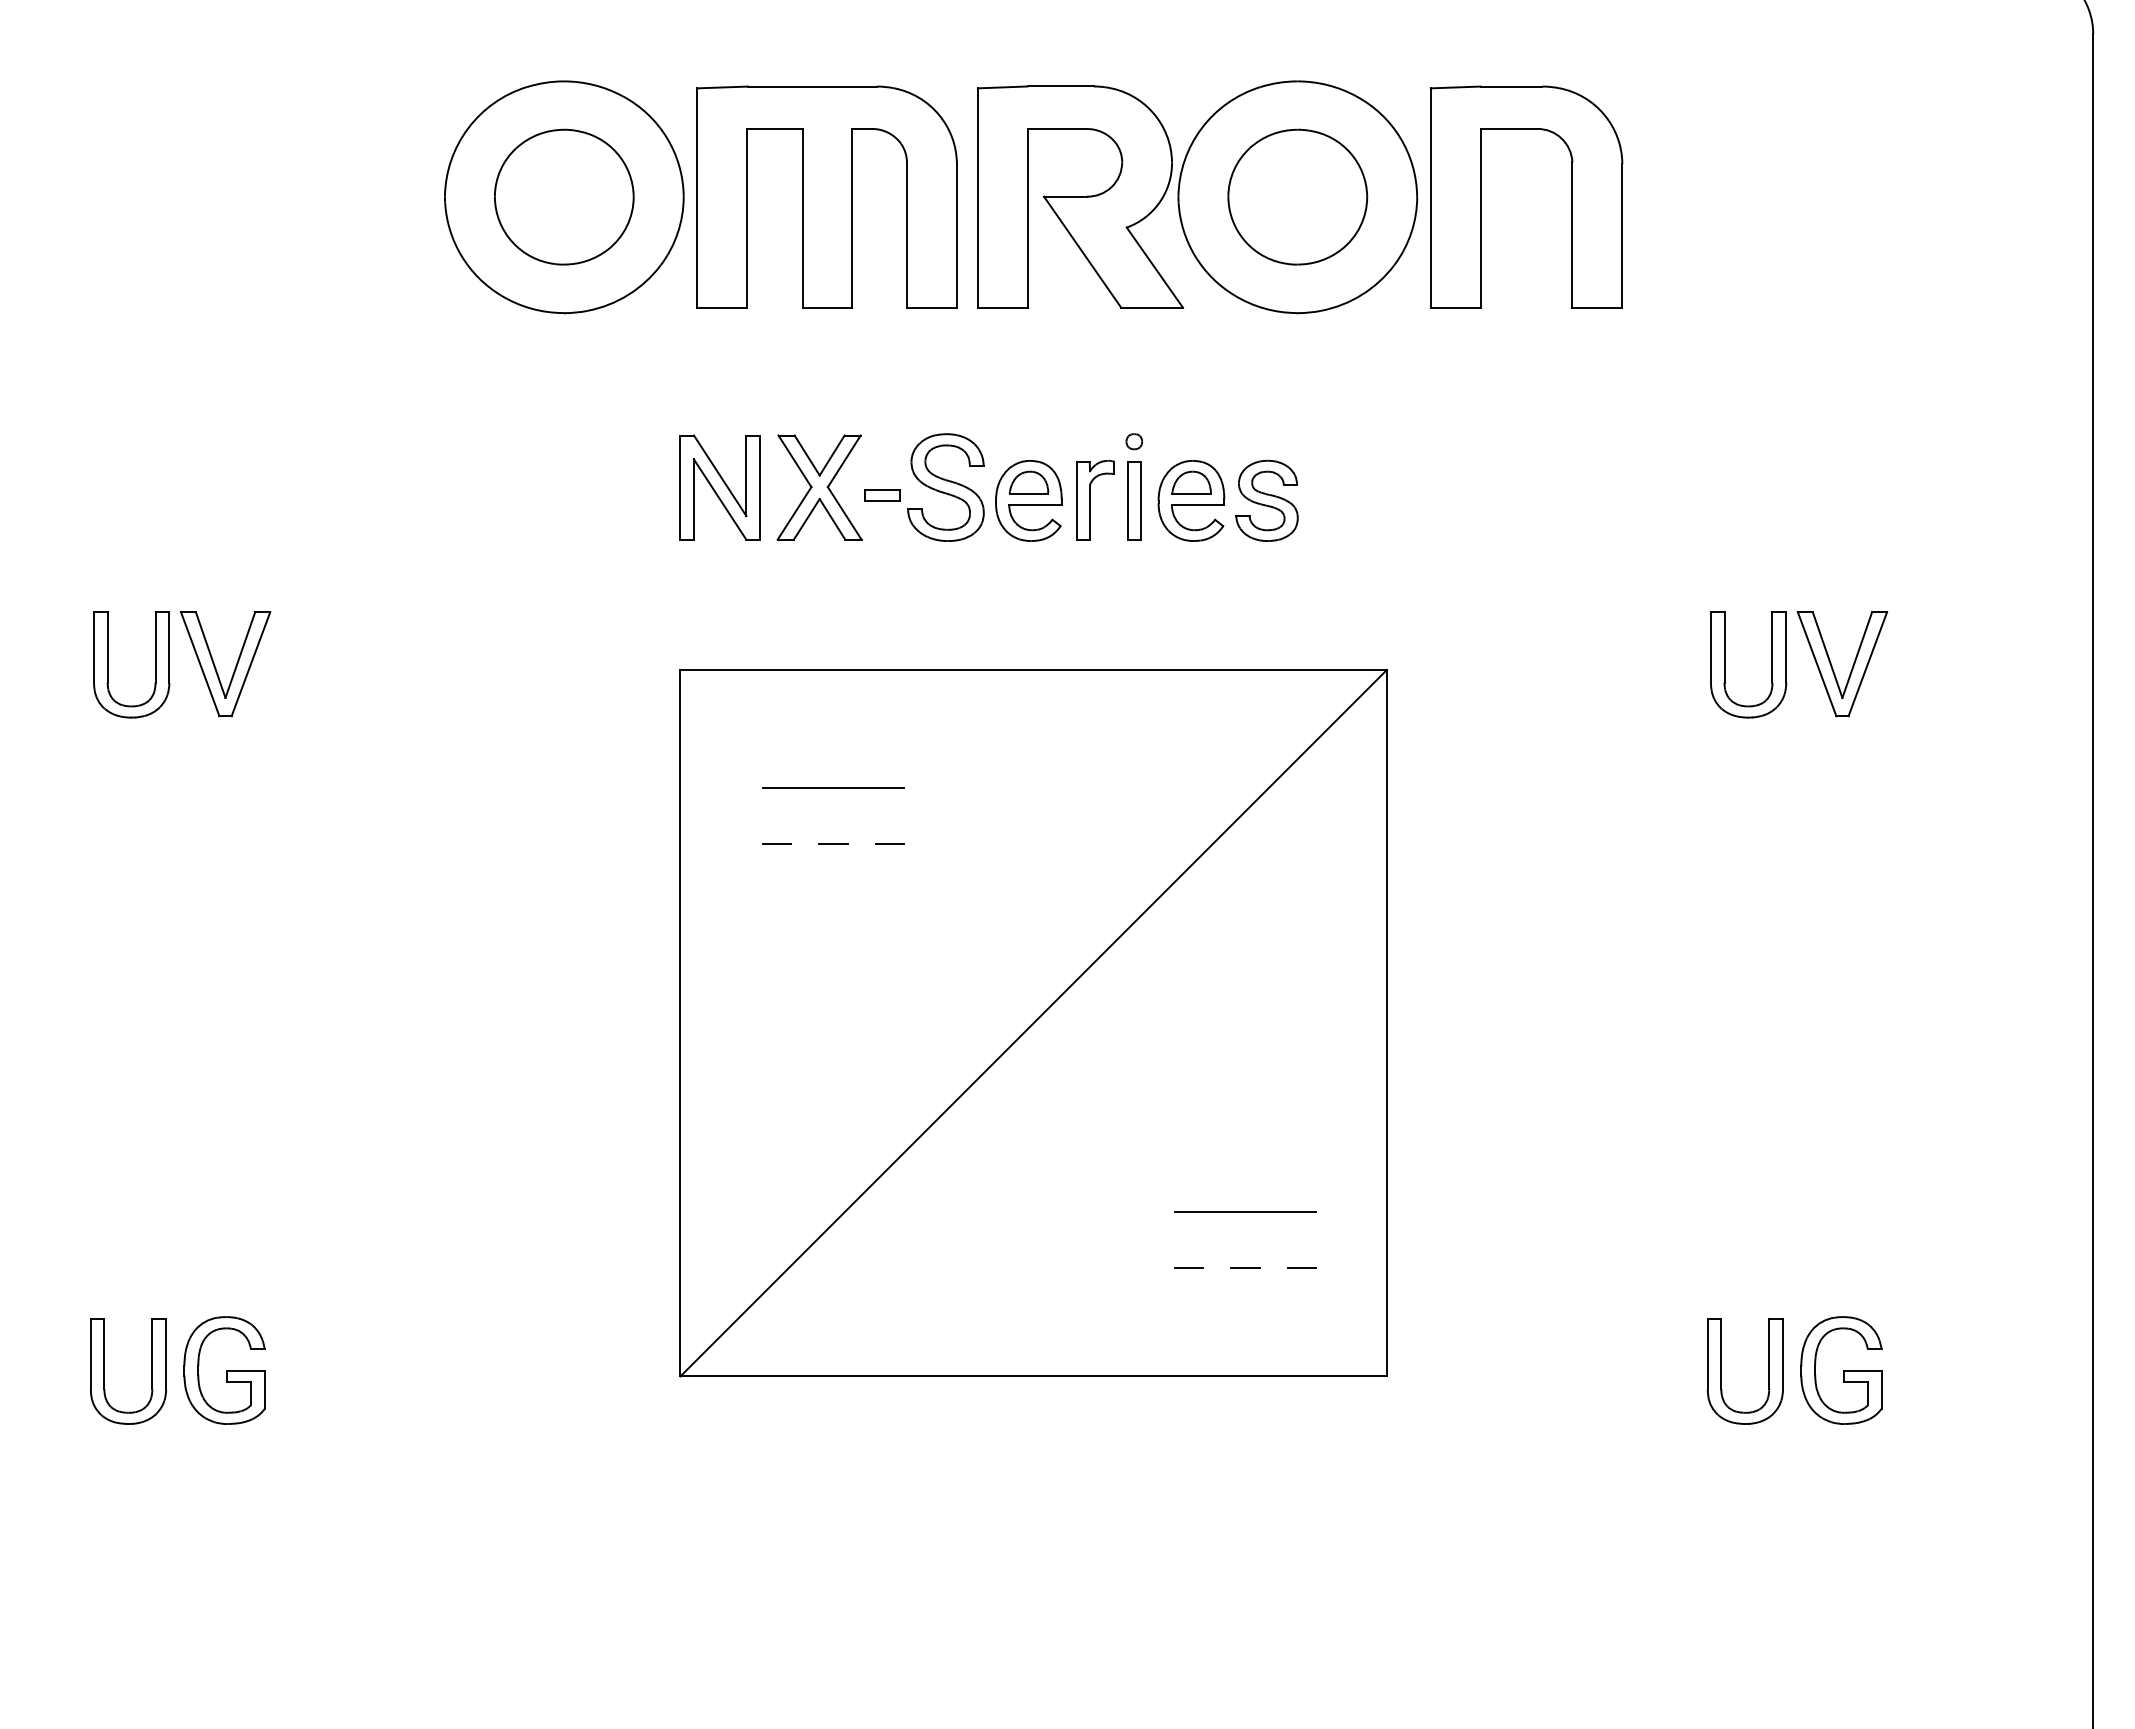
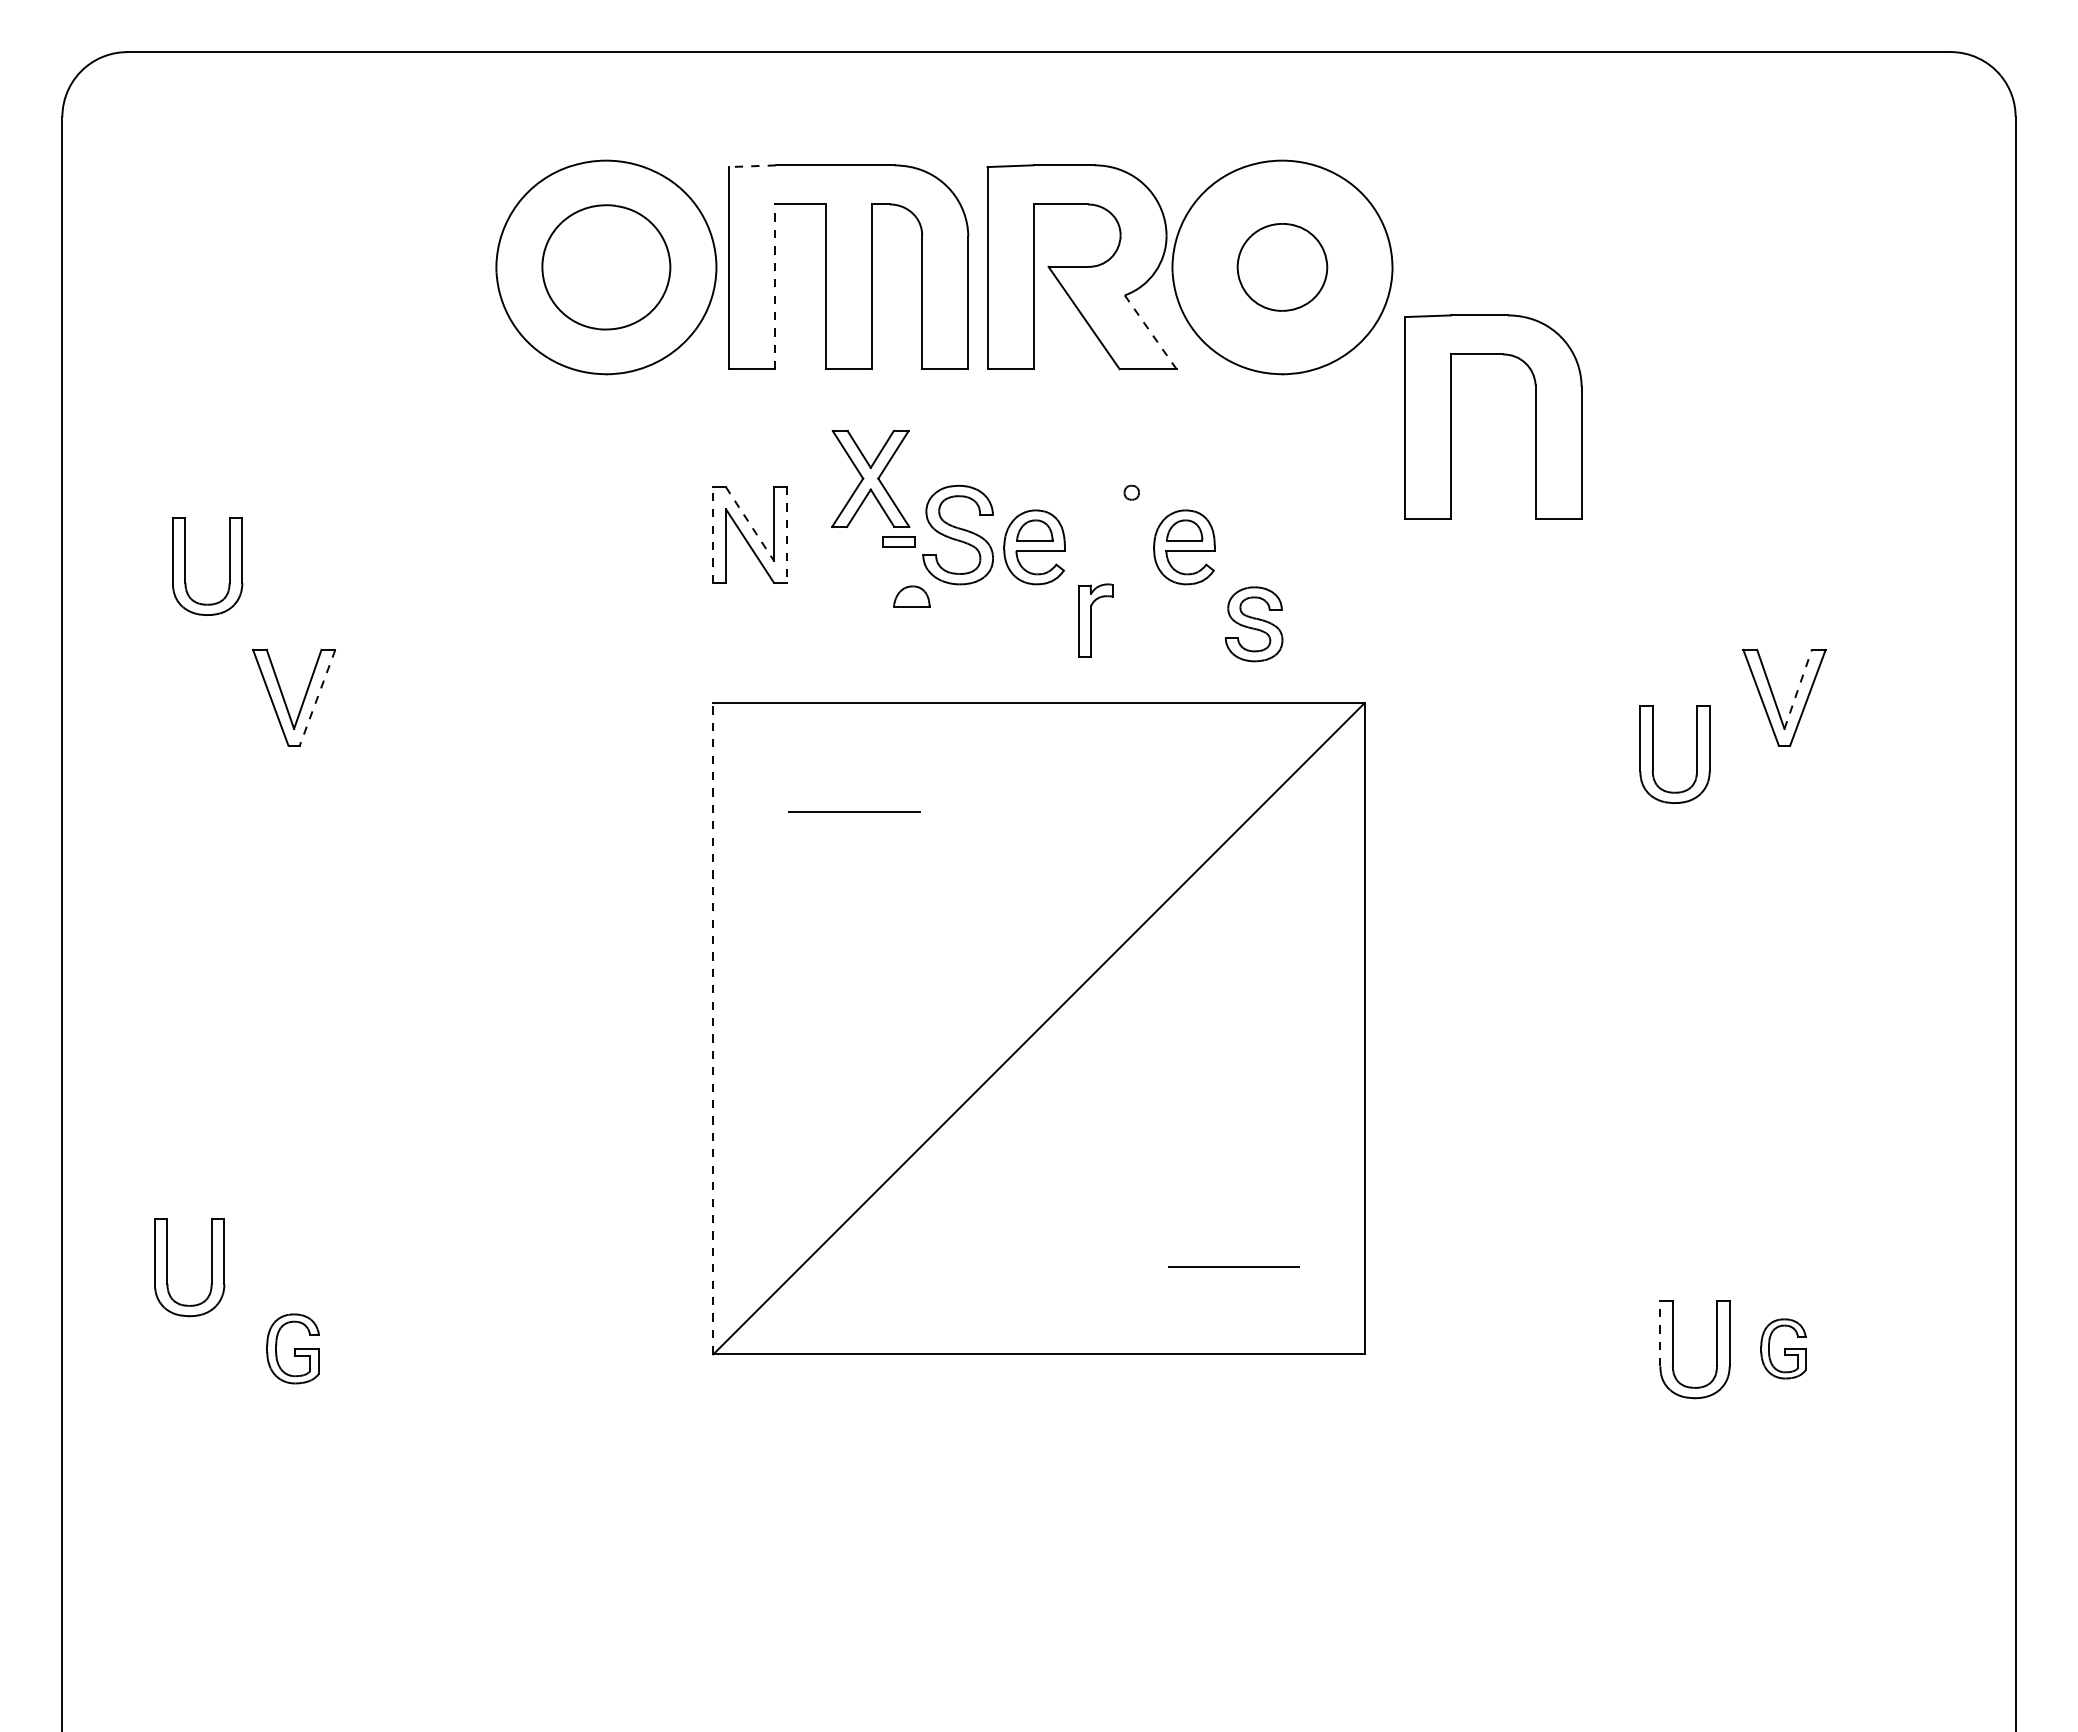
line: (721, 87) -> (751, 166), solid -> dashed
part: (1481, 196) -> (1451, 416), moved
part: (1297, 197) -> (1282, 267), size x0.7
line: (746, 217) -> (774, 286), solid -> dashed
line: (1154, 266) -> (1150, 331), solid -> dashed
line: (720, 476) -> (750, 524), solid -> dashed
line: (680, 488) -> (713, 535), solid -> dashed
line: (759, 488) -> (786, 535), solid -> dashed
part: (819, 488) -> (870, 479), moved
part: (1094, 500) -> (1095, 620), moved
part: (1134, 501) -> (1131, 547), removed
part: (1266, 501) -> (1253, 624), moved
part: (895, 554) -> (911, 596), added
line: (1857, 655) -> (1798, 689), solid -> dashed
part: (107, 664) -> (185, 566), moved
line: (250, 664) -> (317, 698), solid -> dashed
part: (1725, 664) -> (1653, 754), moved
line: (777, 843) -> (802, 863), removed
line: (833, 843) -> (854, 863), removed
line: (889, 843) -> (906, 863), removed
line: (680, 1022) -> (713, 1028), solid -> dashed
line: (1244, 1210) -> (1233, 1266), moved
line: (1189, 1268) -> (1182, 1254), removed
line: (1245, 1268) -> (1234, 1254), removed
line: (1302, 1268) -> (1286, 1254), removed
line: (1707, 1353) -> (1660, 1333), solid -> dashed
part: (223, 1370) -> (292, 1348), size x0.7
part: (1841, 1370) -> (1783, 1348), size x0.6
part: (104, 1371) -> (167, 1267), moved

